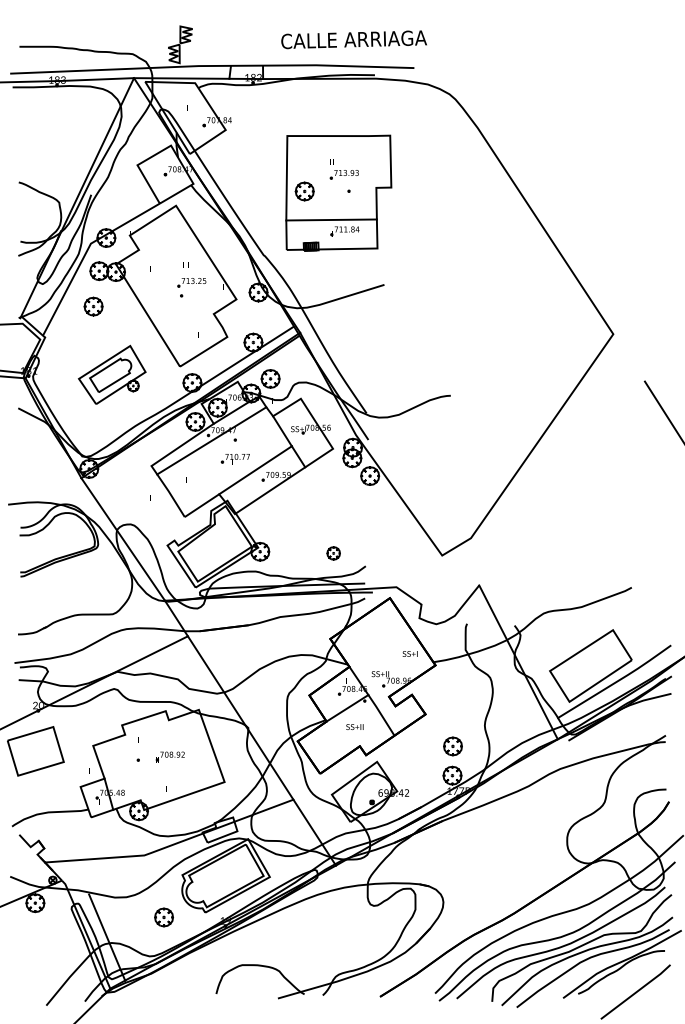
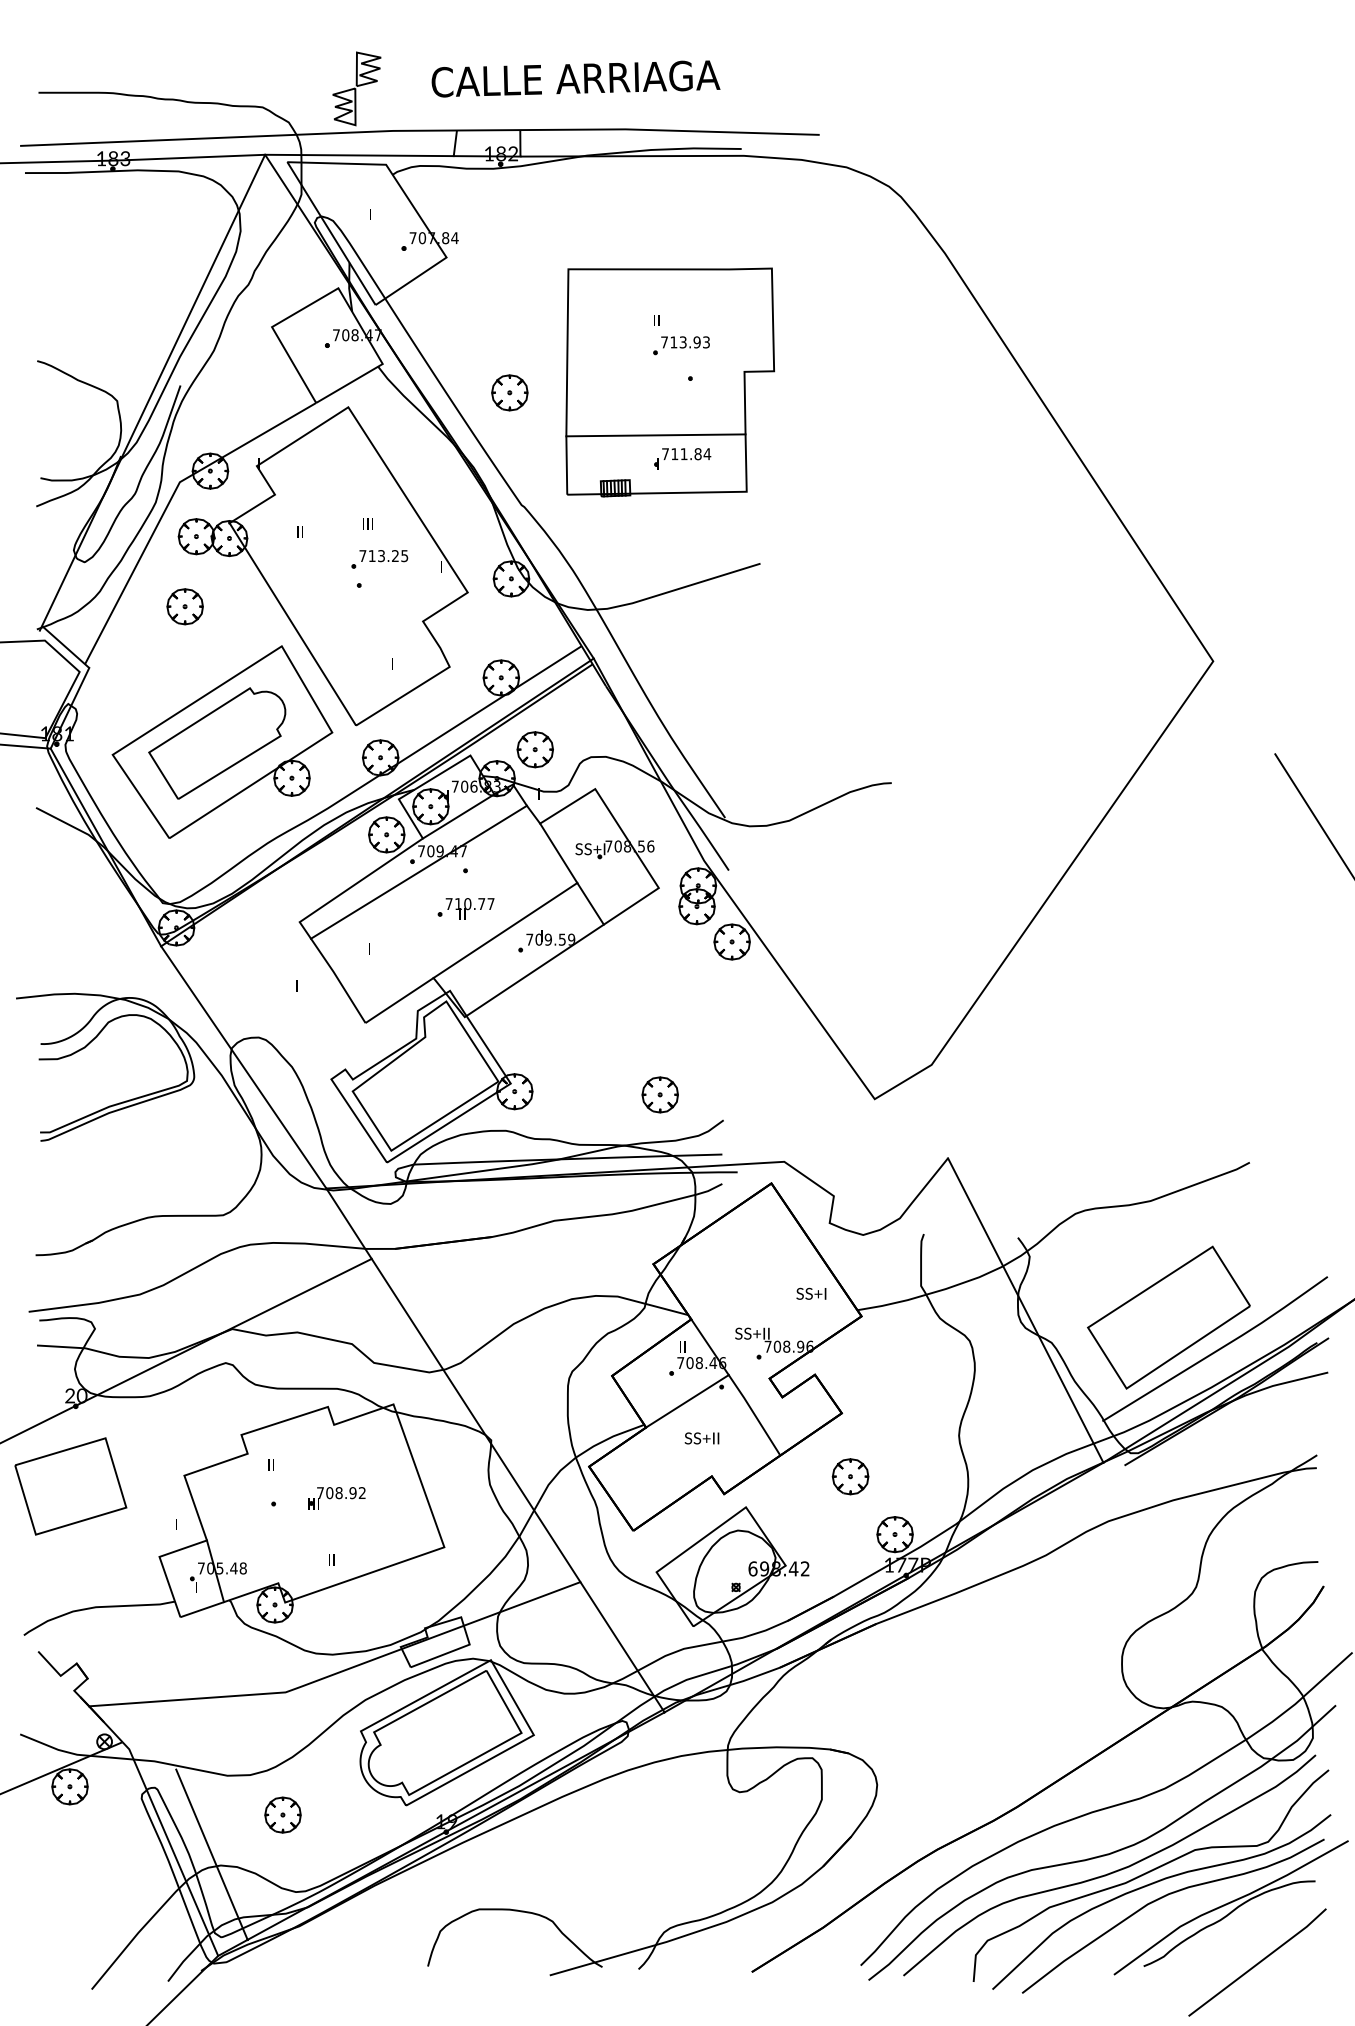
text: (353, 39) -> (574, 78), moved
part: (304, 191) -> (509, 392), moved
part: (111, 374) -> (220, 741), size x1.67
part: (333, 553) -> (659, 1095), size x1.43
part: (452, 746) -> (849, 1476), moved
part: (163, 917) -> (281, 1815), moved

